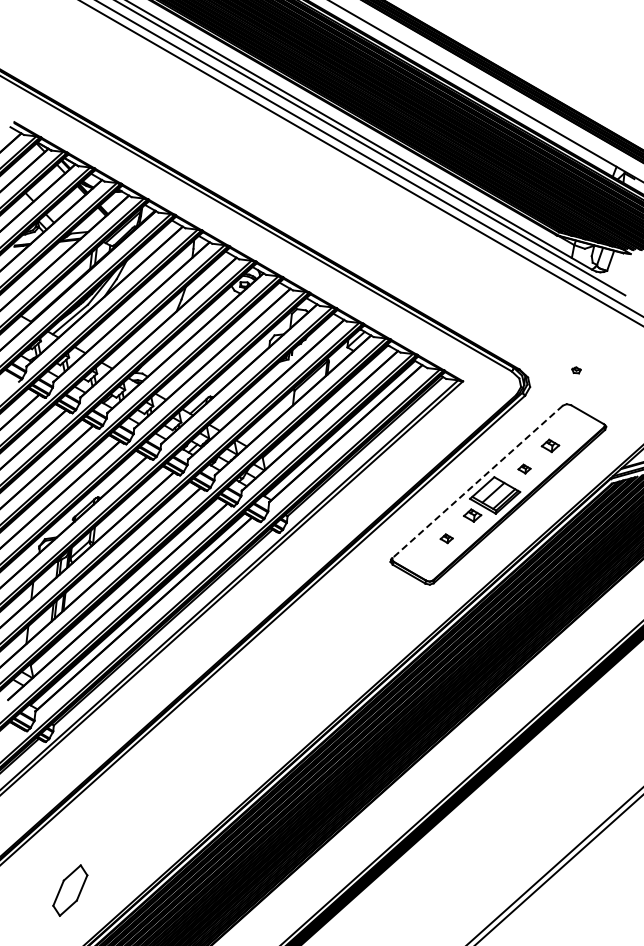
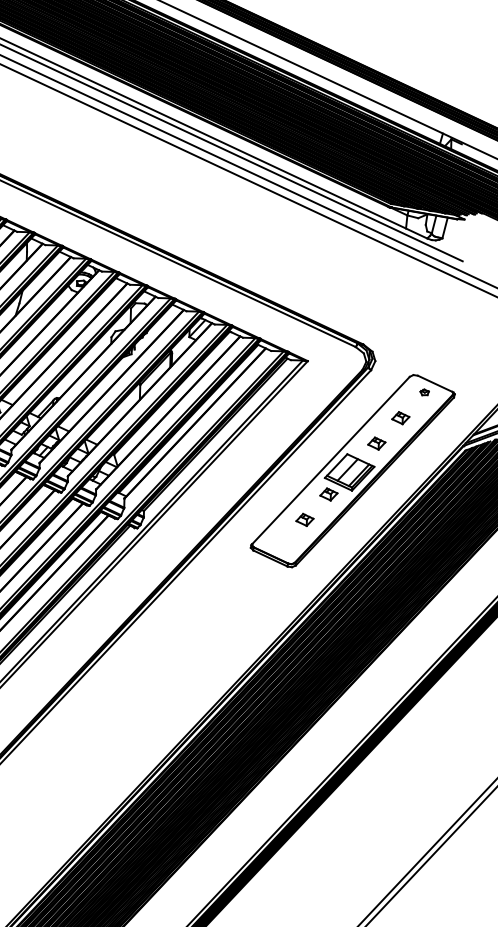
part: (576, 370) -> (424, 392), moved
part: (524, 468) -> (376, 442), size x1.43
line: (477, 482) -> (330, 460), dashed -> solid
part: (446, 538) -> (304, 519), size x1.43

